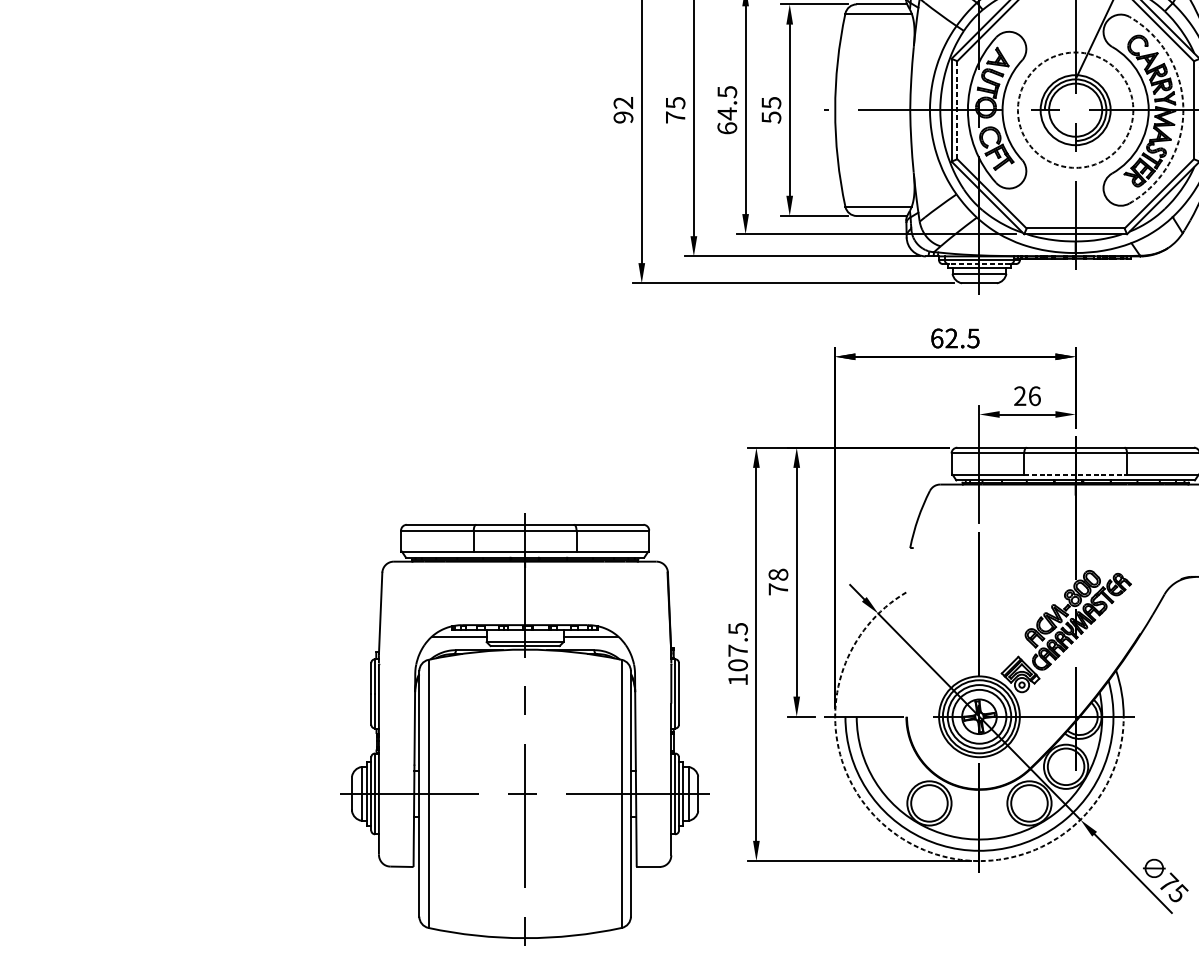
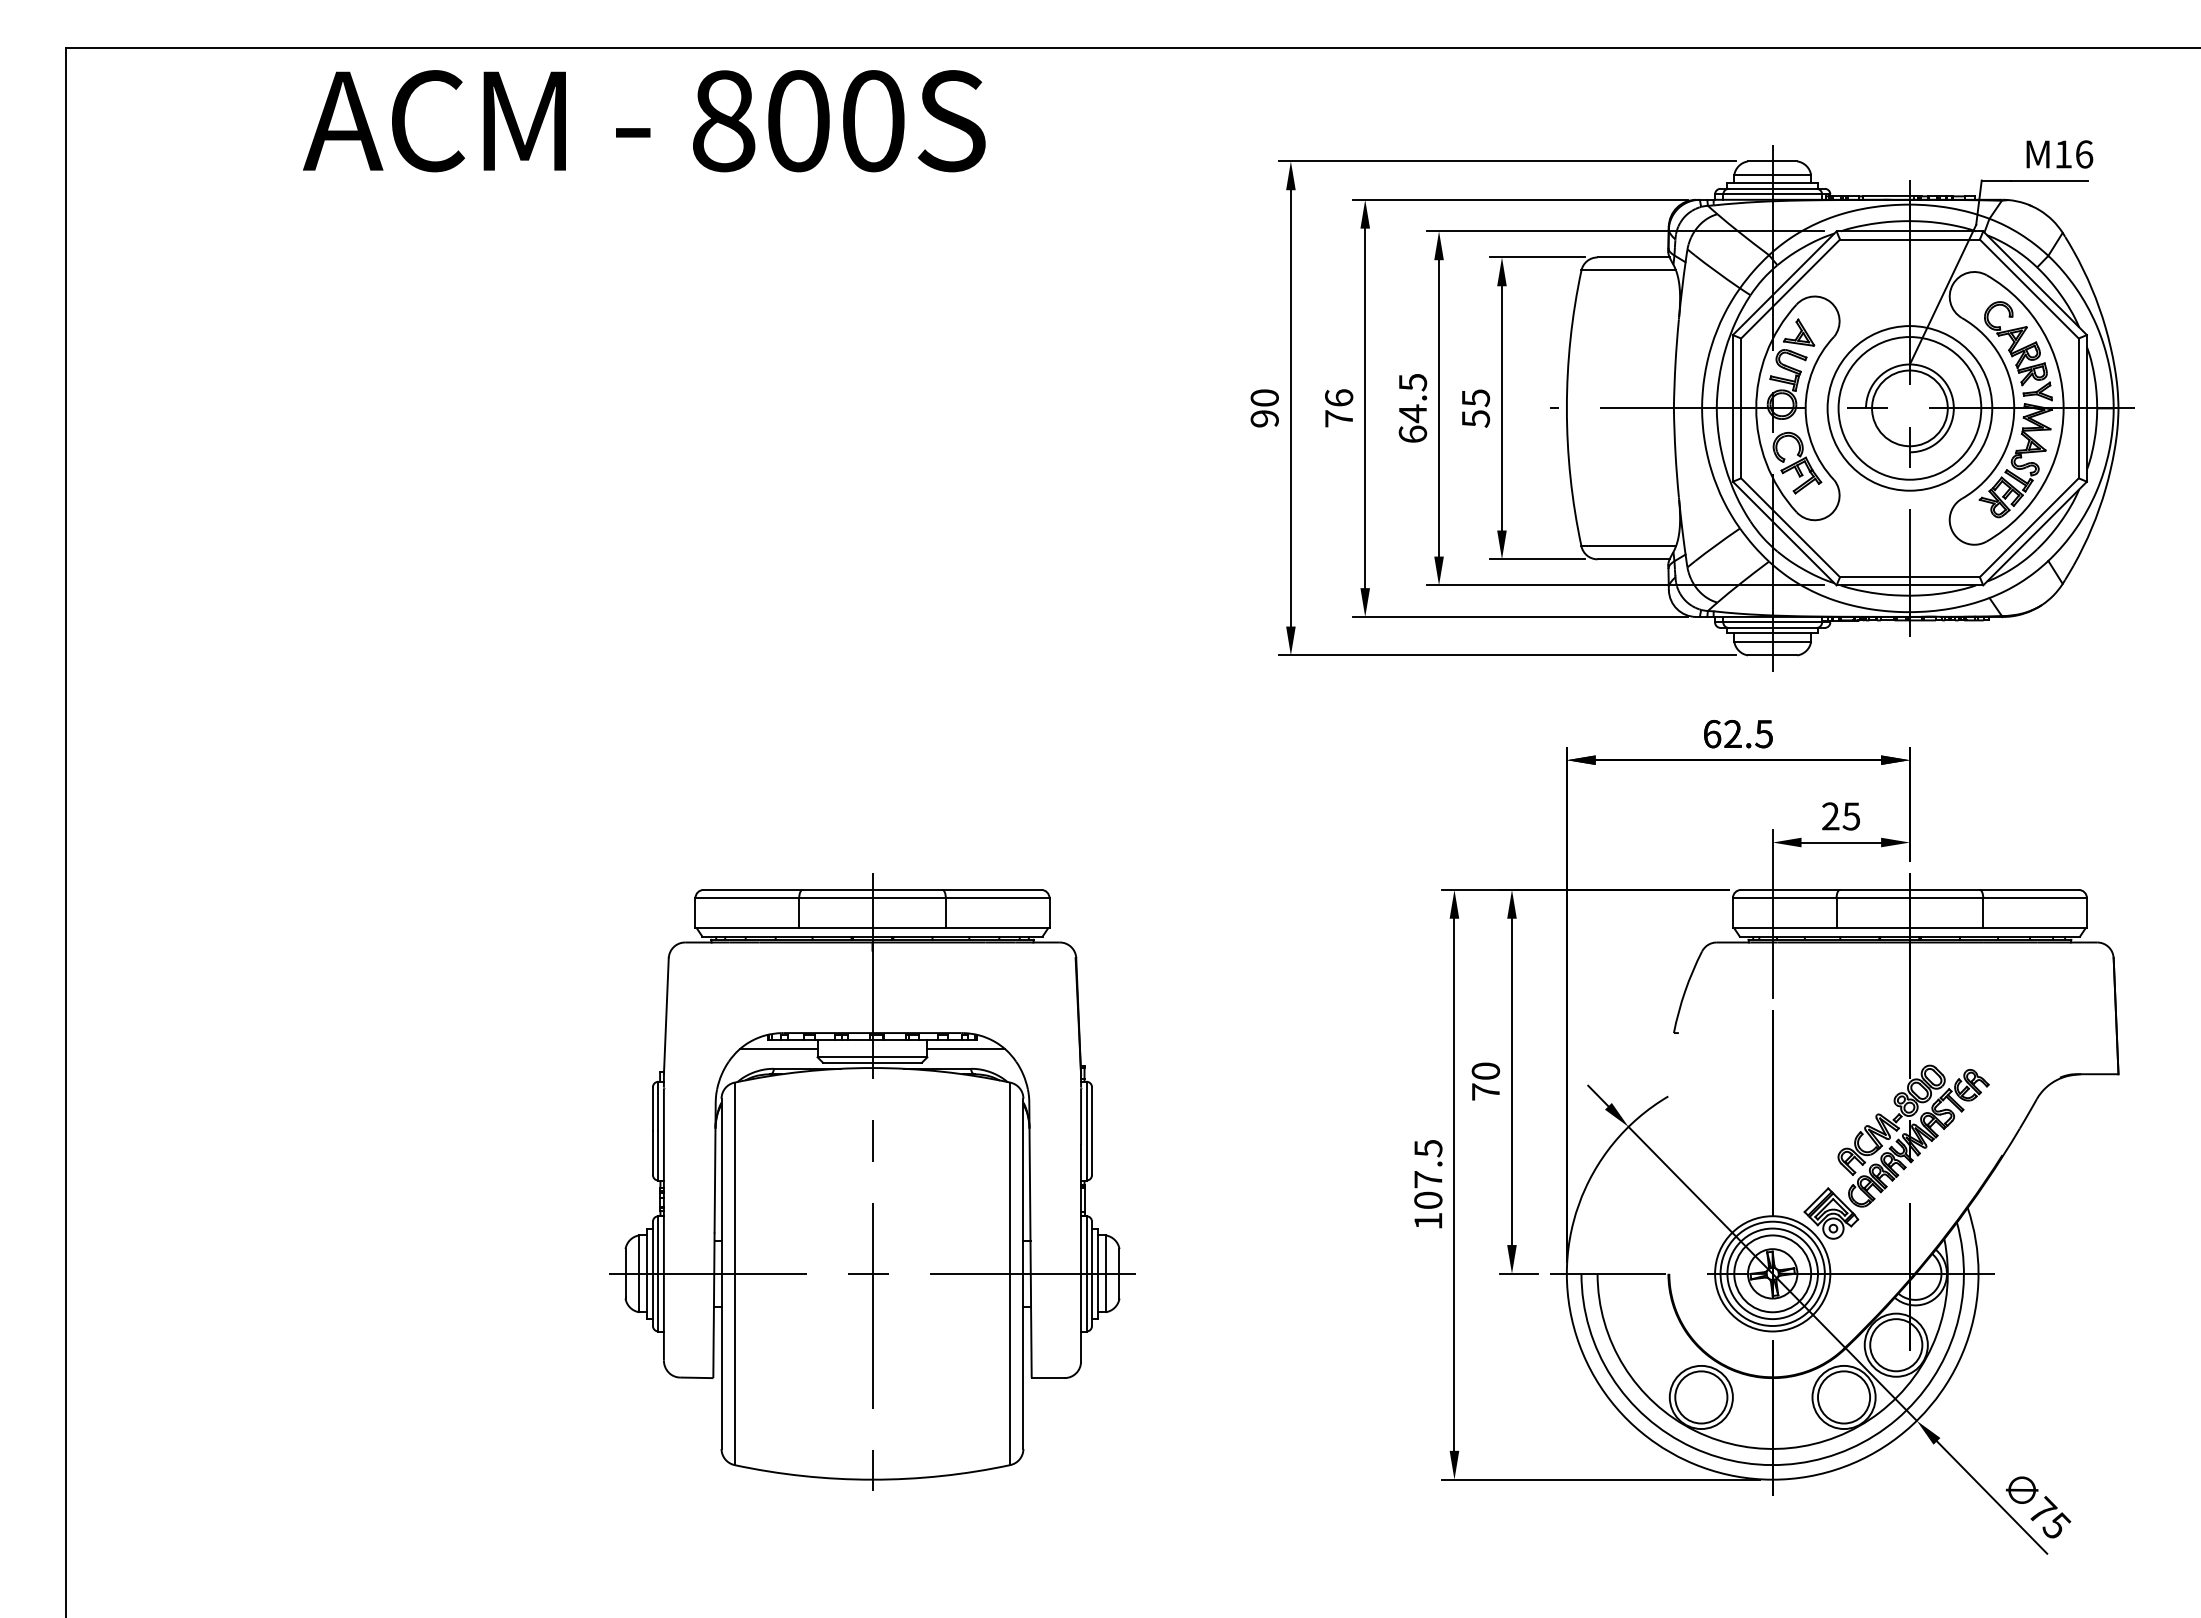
text: (623, 102) -> (1264, 397), 92 -> 90
text: (675, 103) -> (1339, 398), 75 -> 76
line: (957, 110) -> (1741, 408), dashed -> solid
circle: (1075, 110) -> (1909, 408), dashed -> solid
circle: (1075, 110) -> (1909, 408), size x1.43
arc: (1183, 110) -> (2063, 408), dashed -> solid
line: (979, 263) -> (1772, 627), dashed -> solid
text: (1034, 396) -> (1851, 816), 26 -> 25
line: (1076, 474) -> (1910, 928), dashed -> solid
text: (778, 574) -> (1485, 1070), 78 -> 70
part: (525, 729) -> (872, 1181), moved
arc: (907, 842) -> (1670, 1452), dashed -> solid

